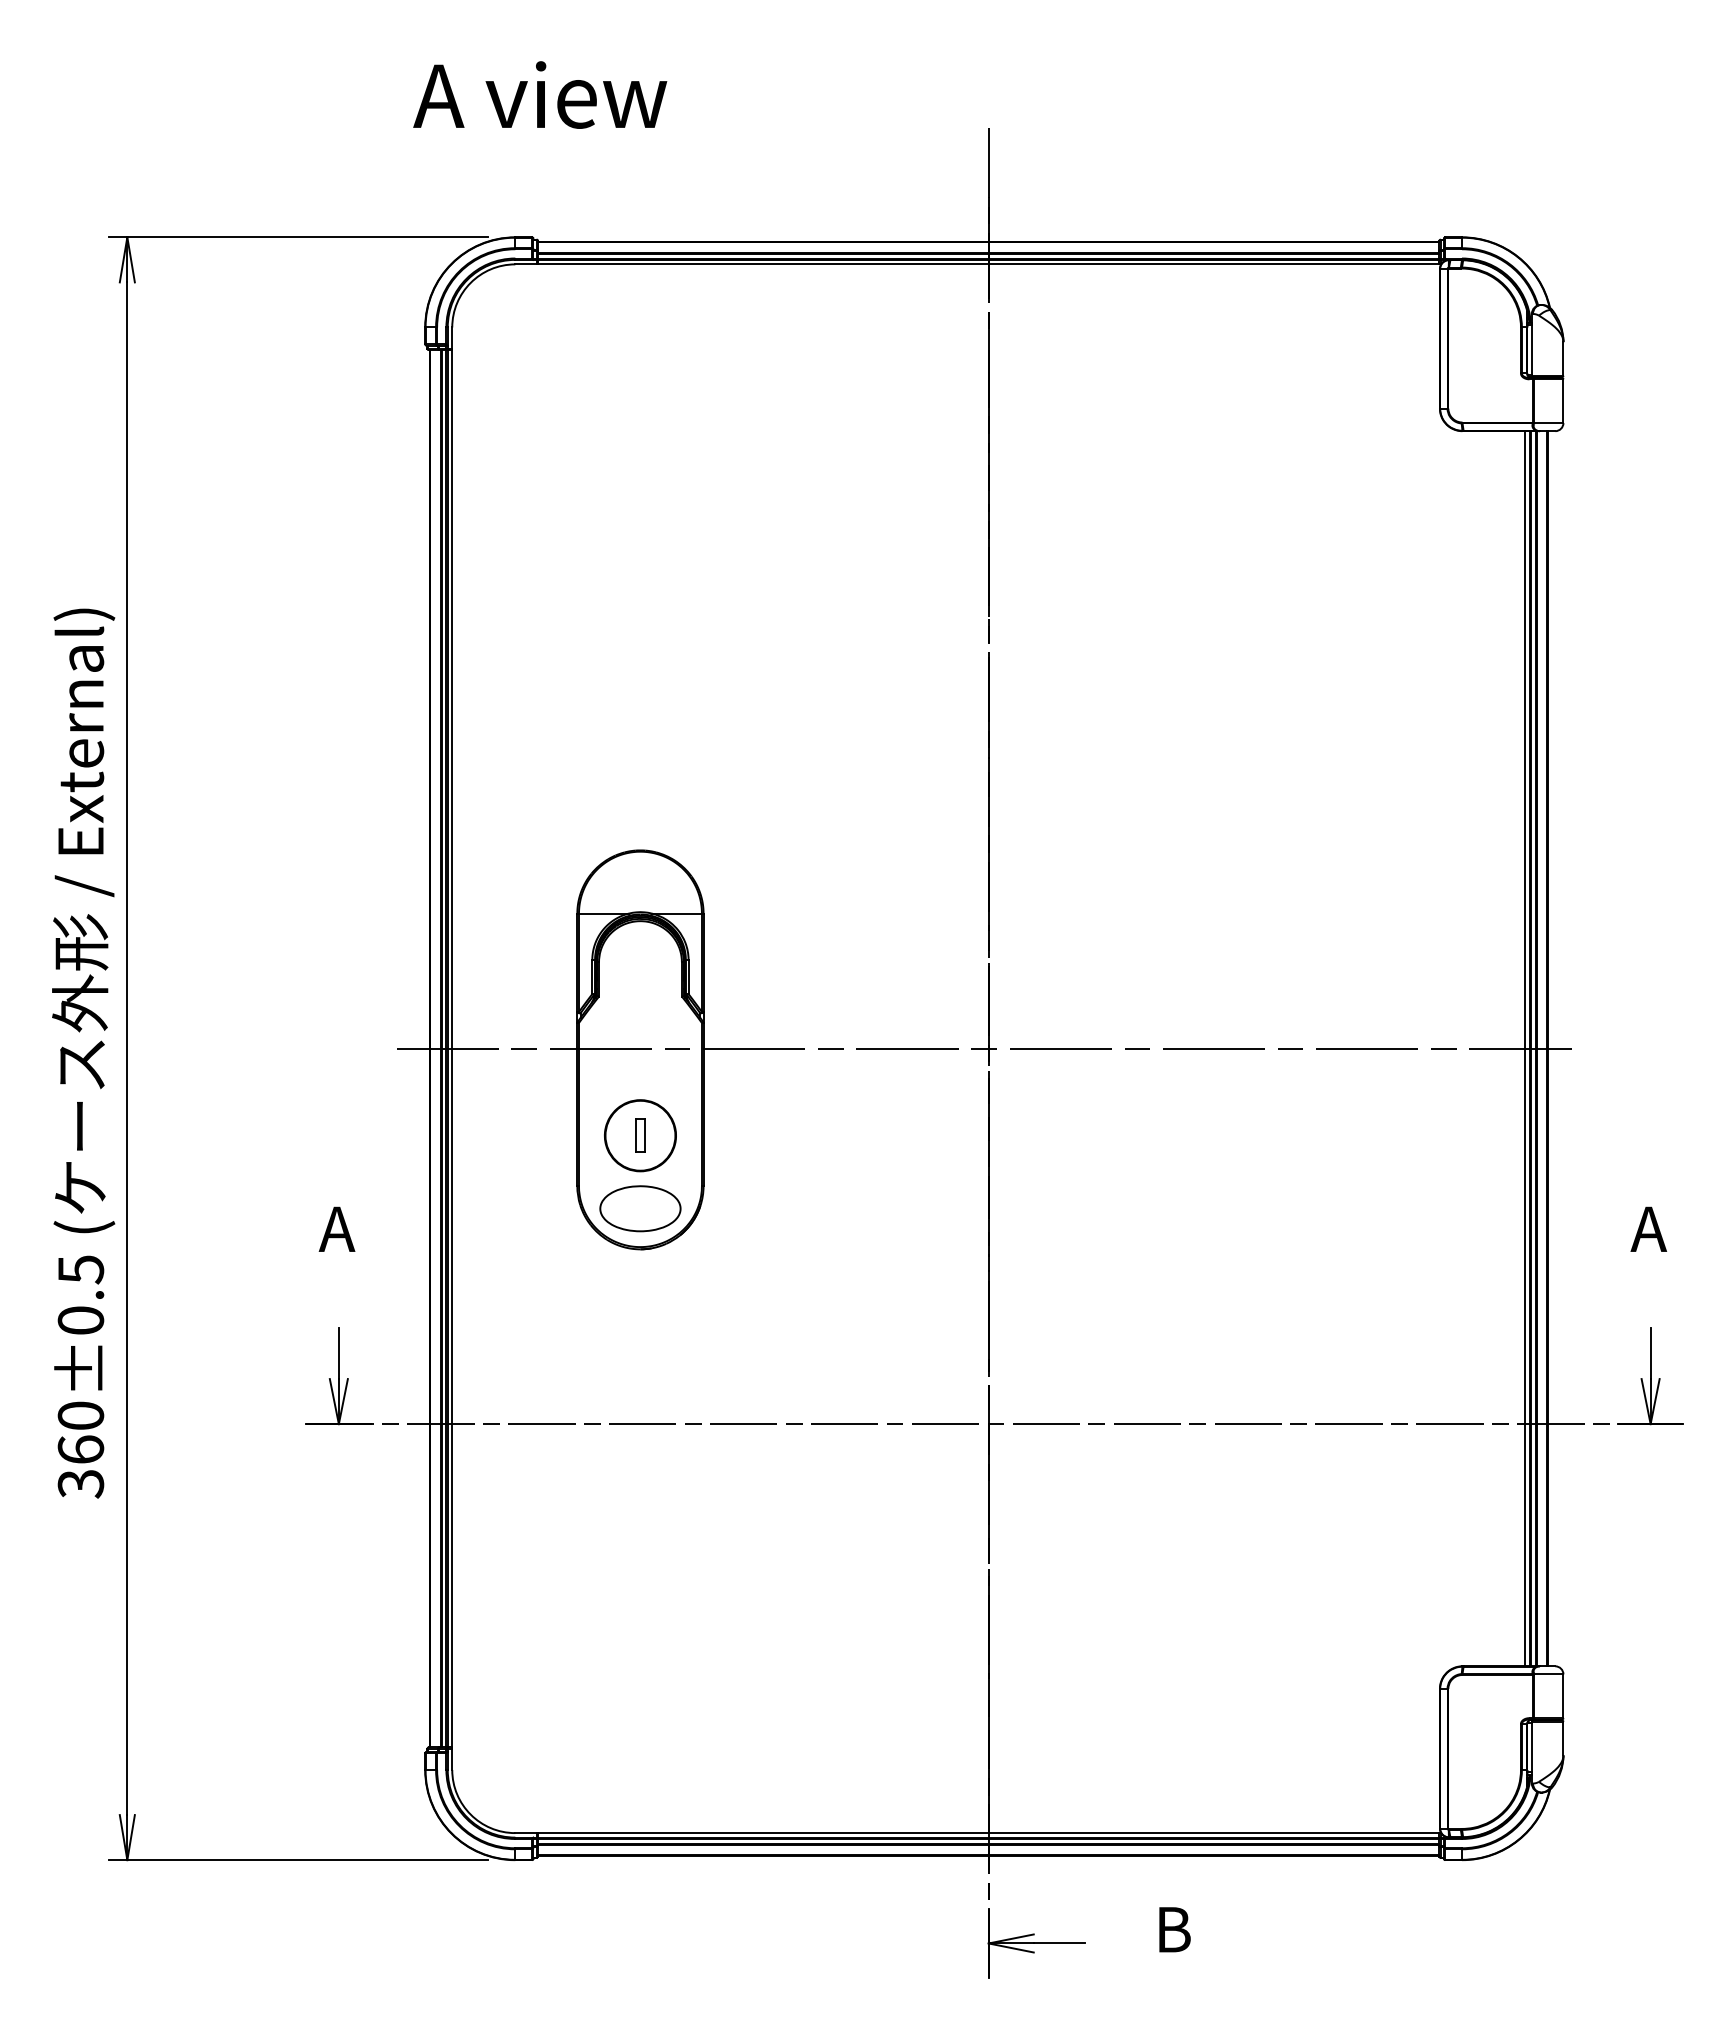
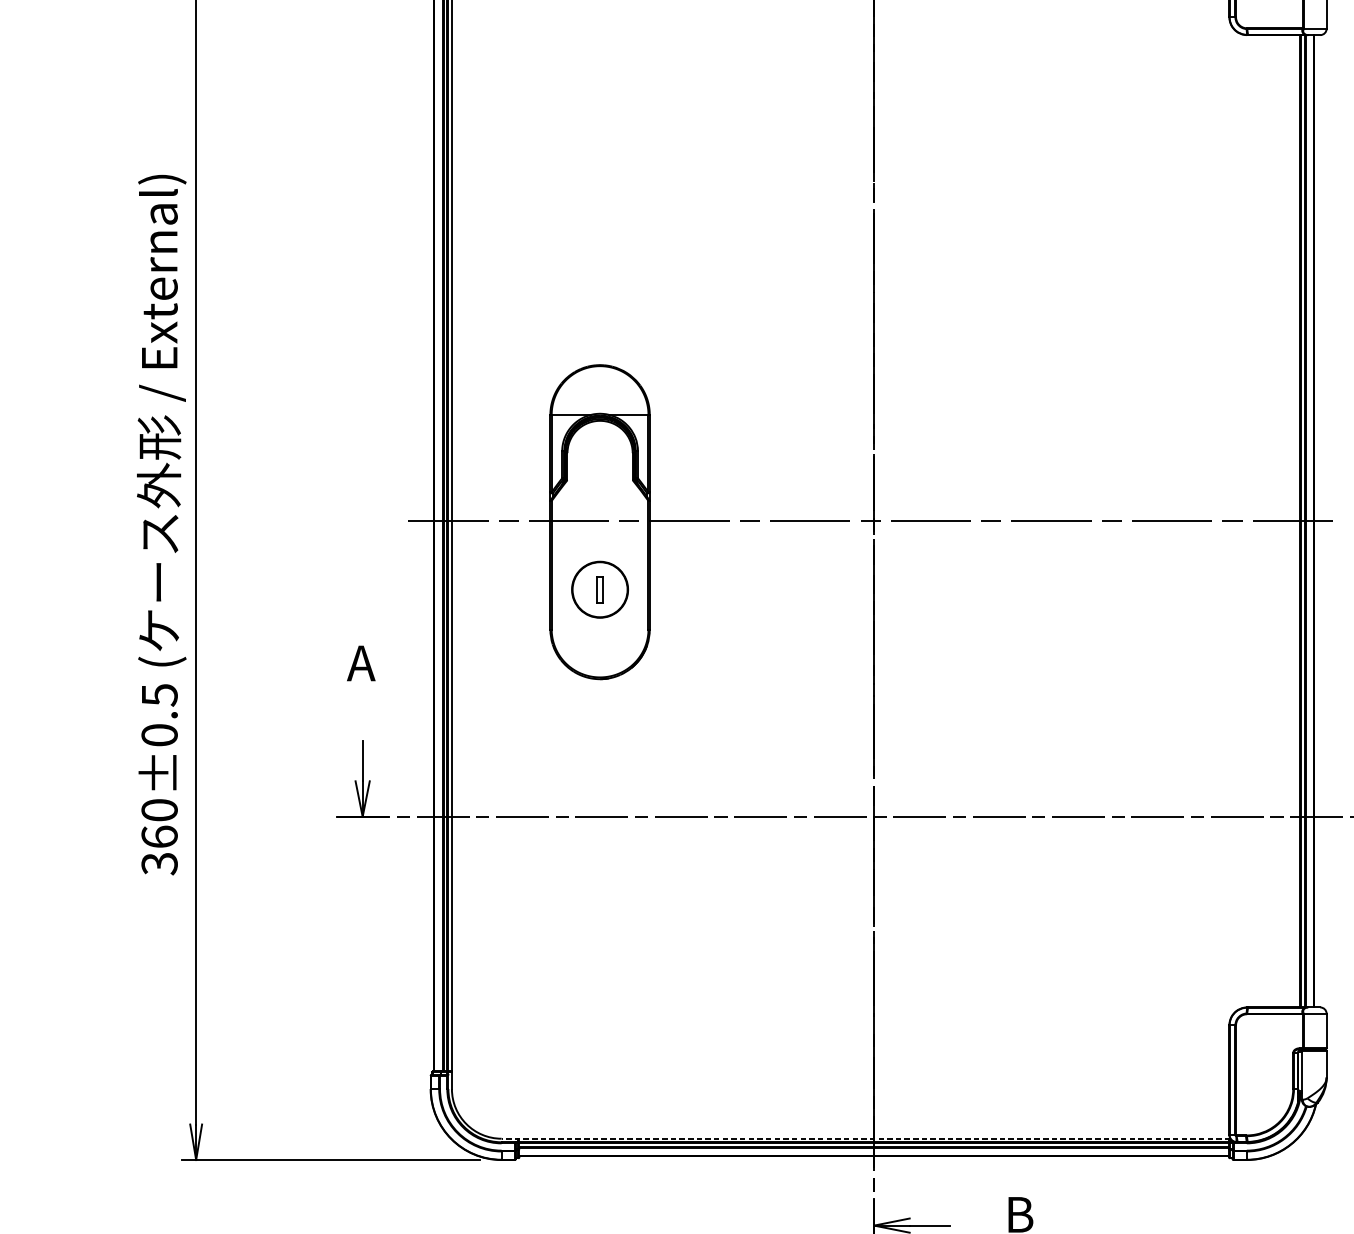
line: (1525, 1048) -> (1296, 521), removed
part: (640, 1208) -> (600, 647), removed
line: (978, 1833) -> (866, 1139), solid -> dashed

